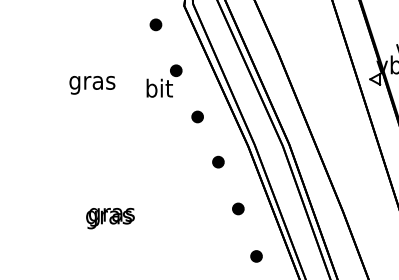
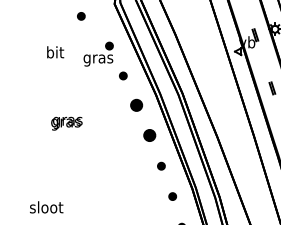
part: (156, 25) -> (81, 16), moved
text: (91, 82) -> (54, 53), gras -> bit
text: (159, 89) -> (98, 58), bit -> gras
part: (218, 161) -> (136, 104), size x1.6
part: (238, 208) -> (149, 135), size x1.6
text: (109, 218) -> (66, 123), moved

